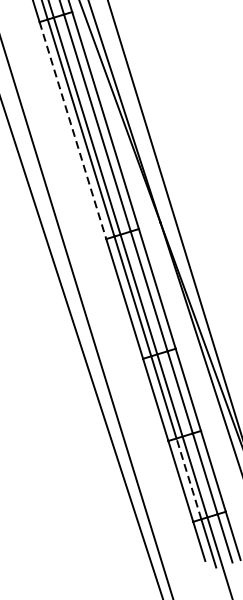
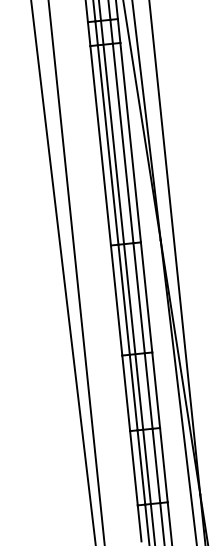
line: (72, 131) -> (100, 146), dashed -> solid
line: (188, 477) -> (141, 466), dashed -> solid

